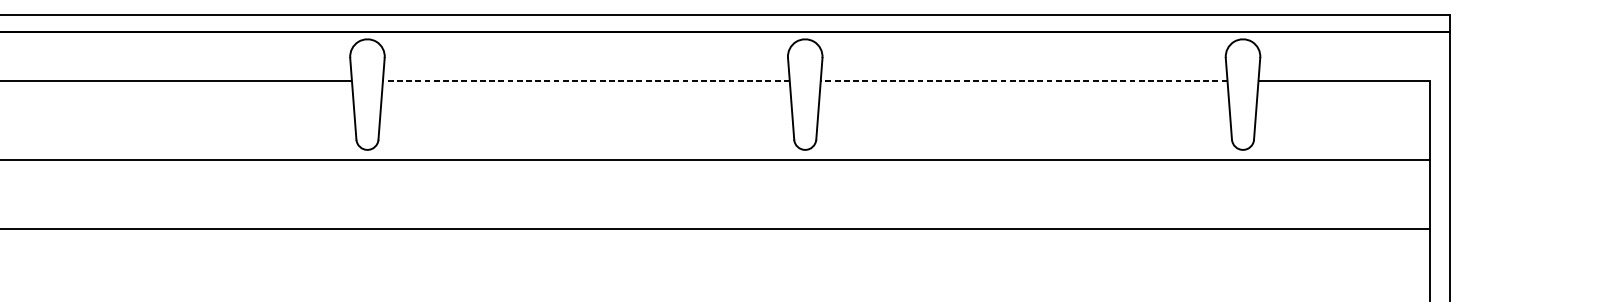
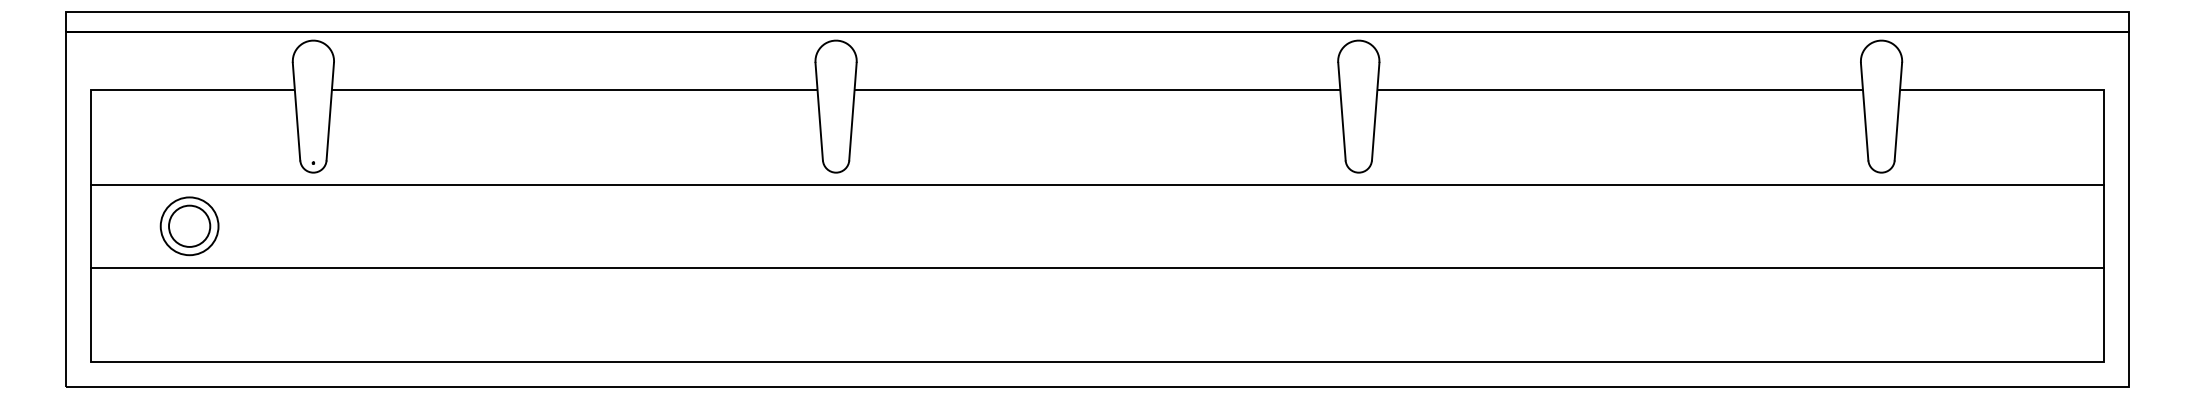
line: (586, 81) -> (1097, 90), dashed -> solid
line: (1024, 81) -> (1620, 90), dashed -> solid

